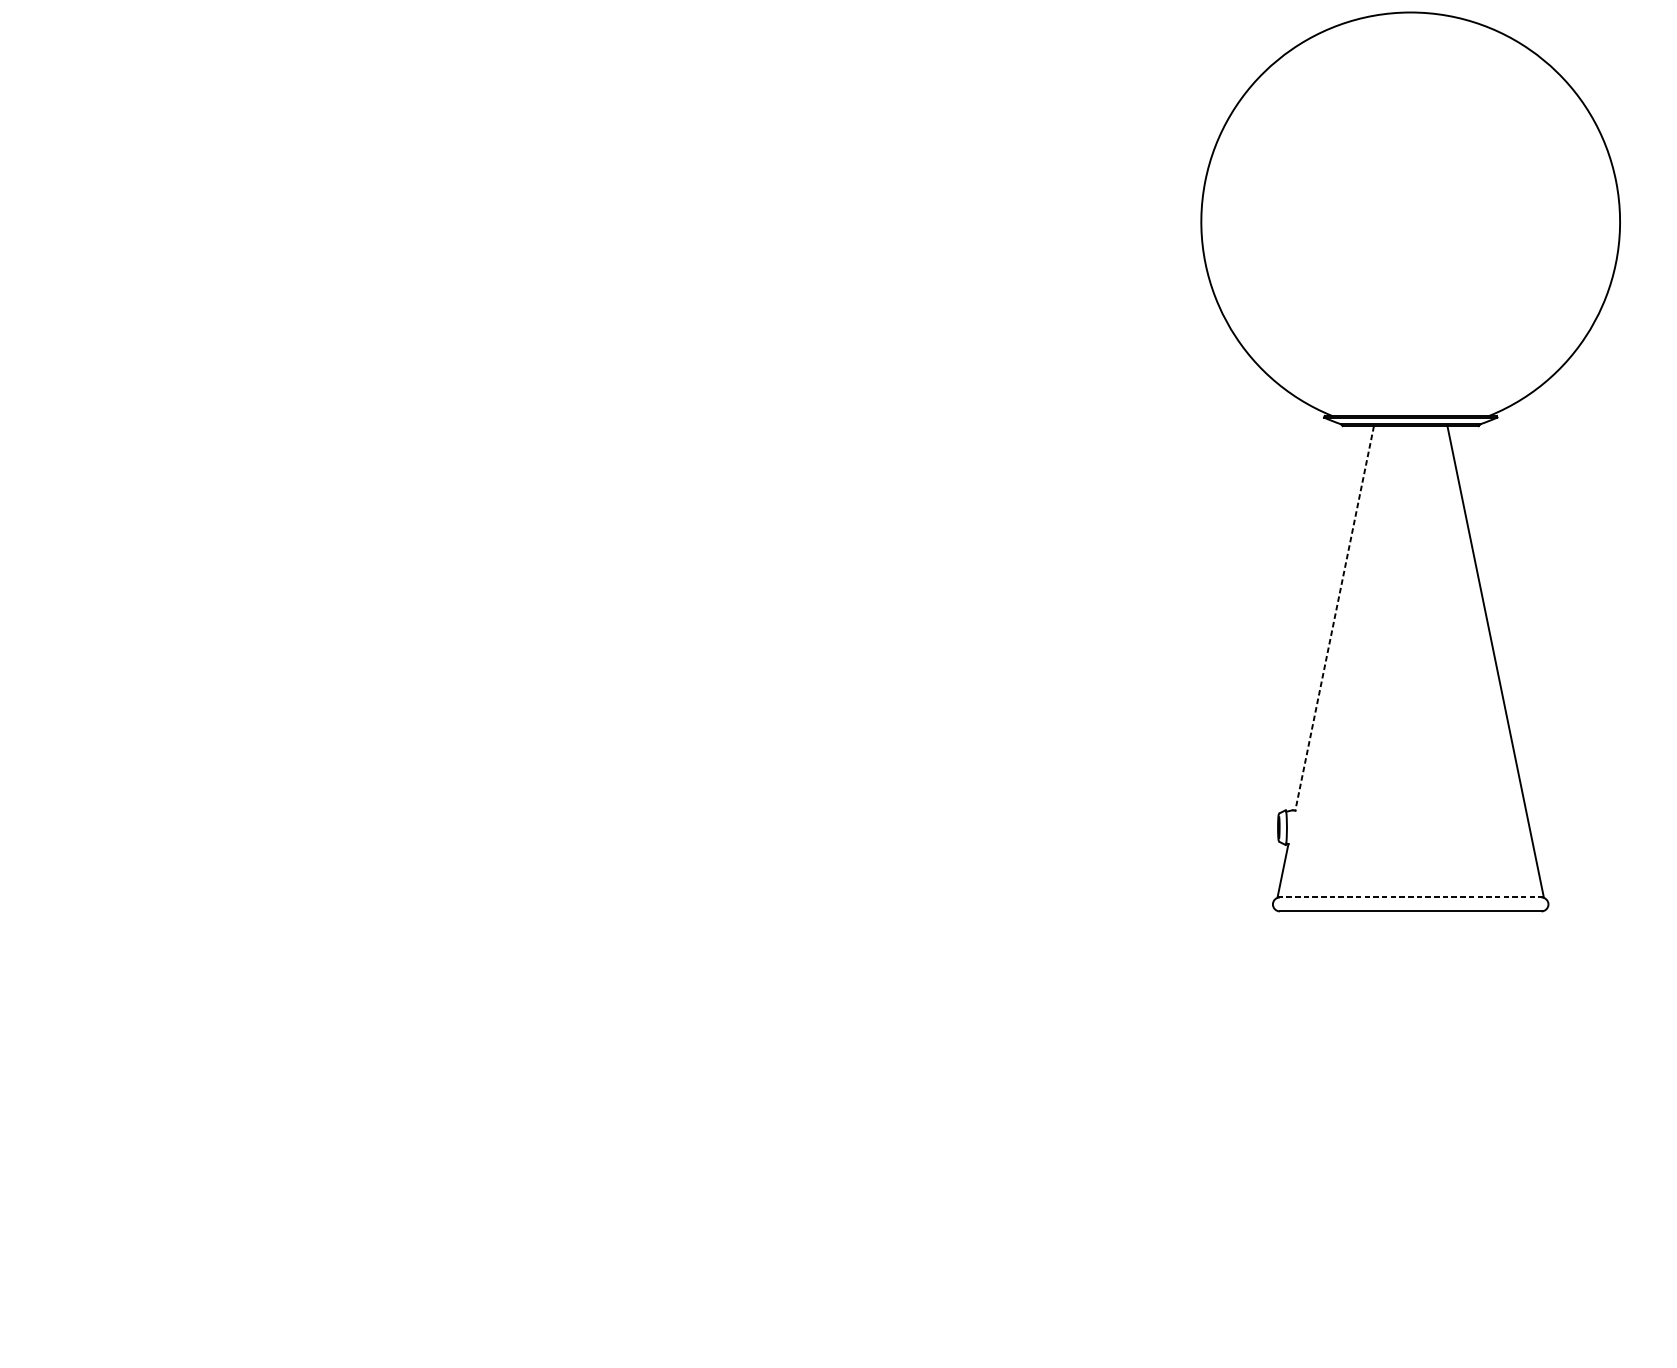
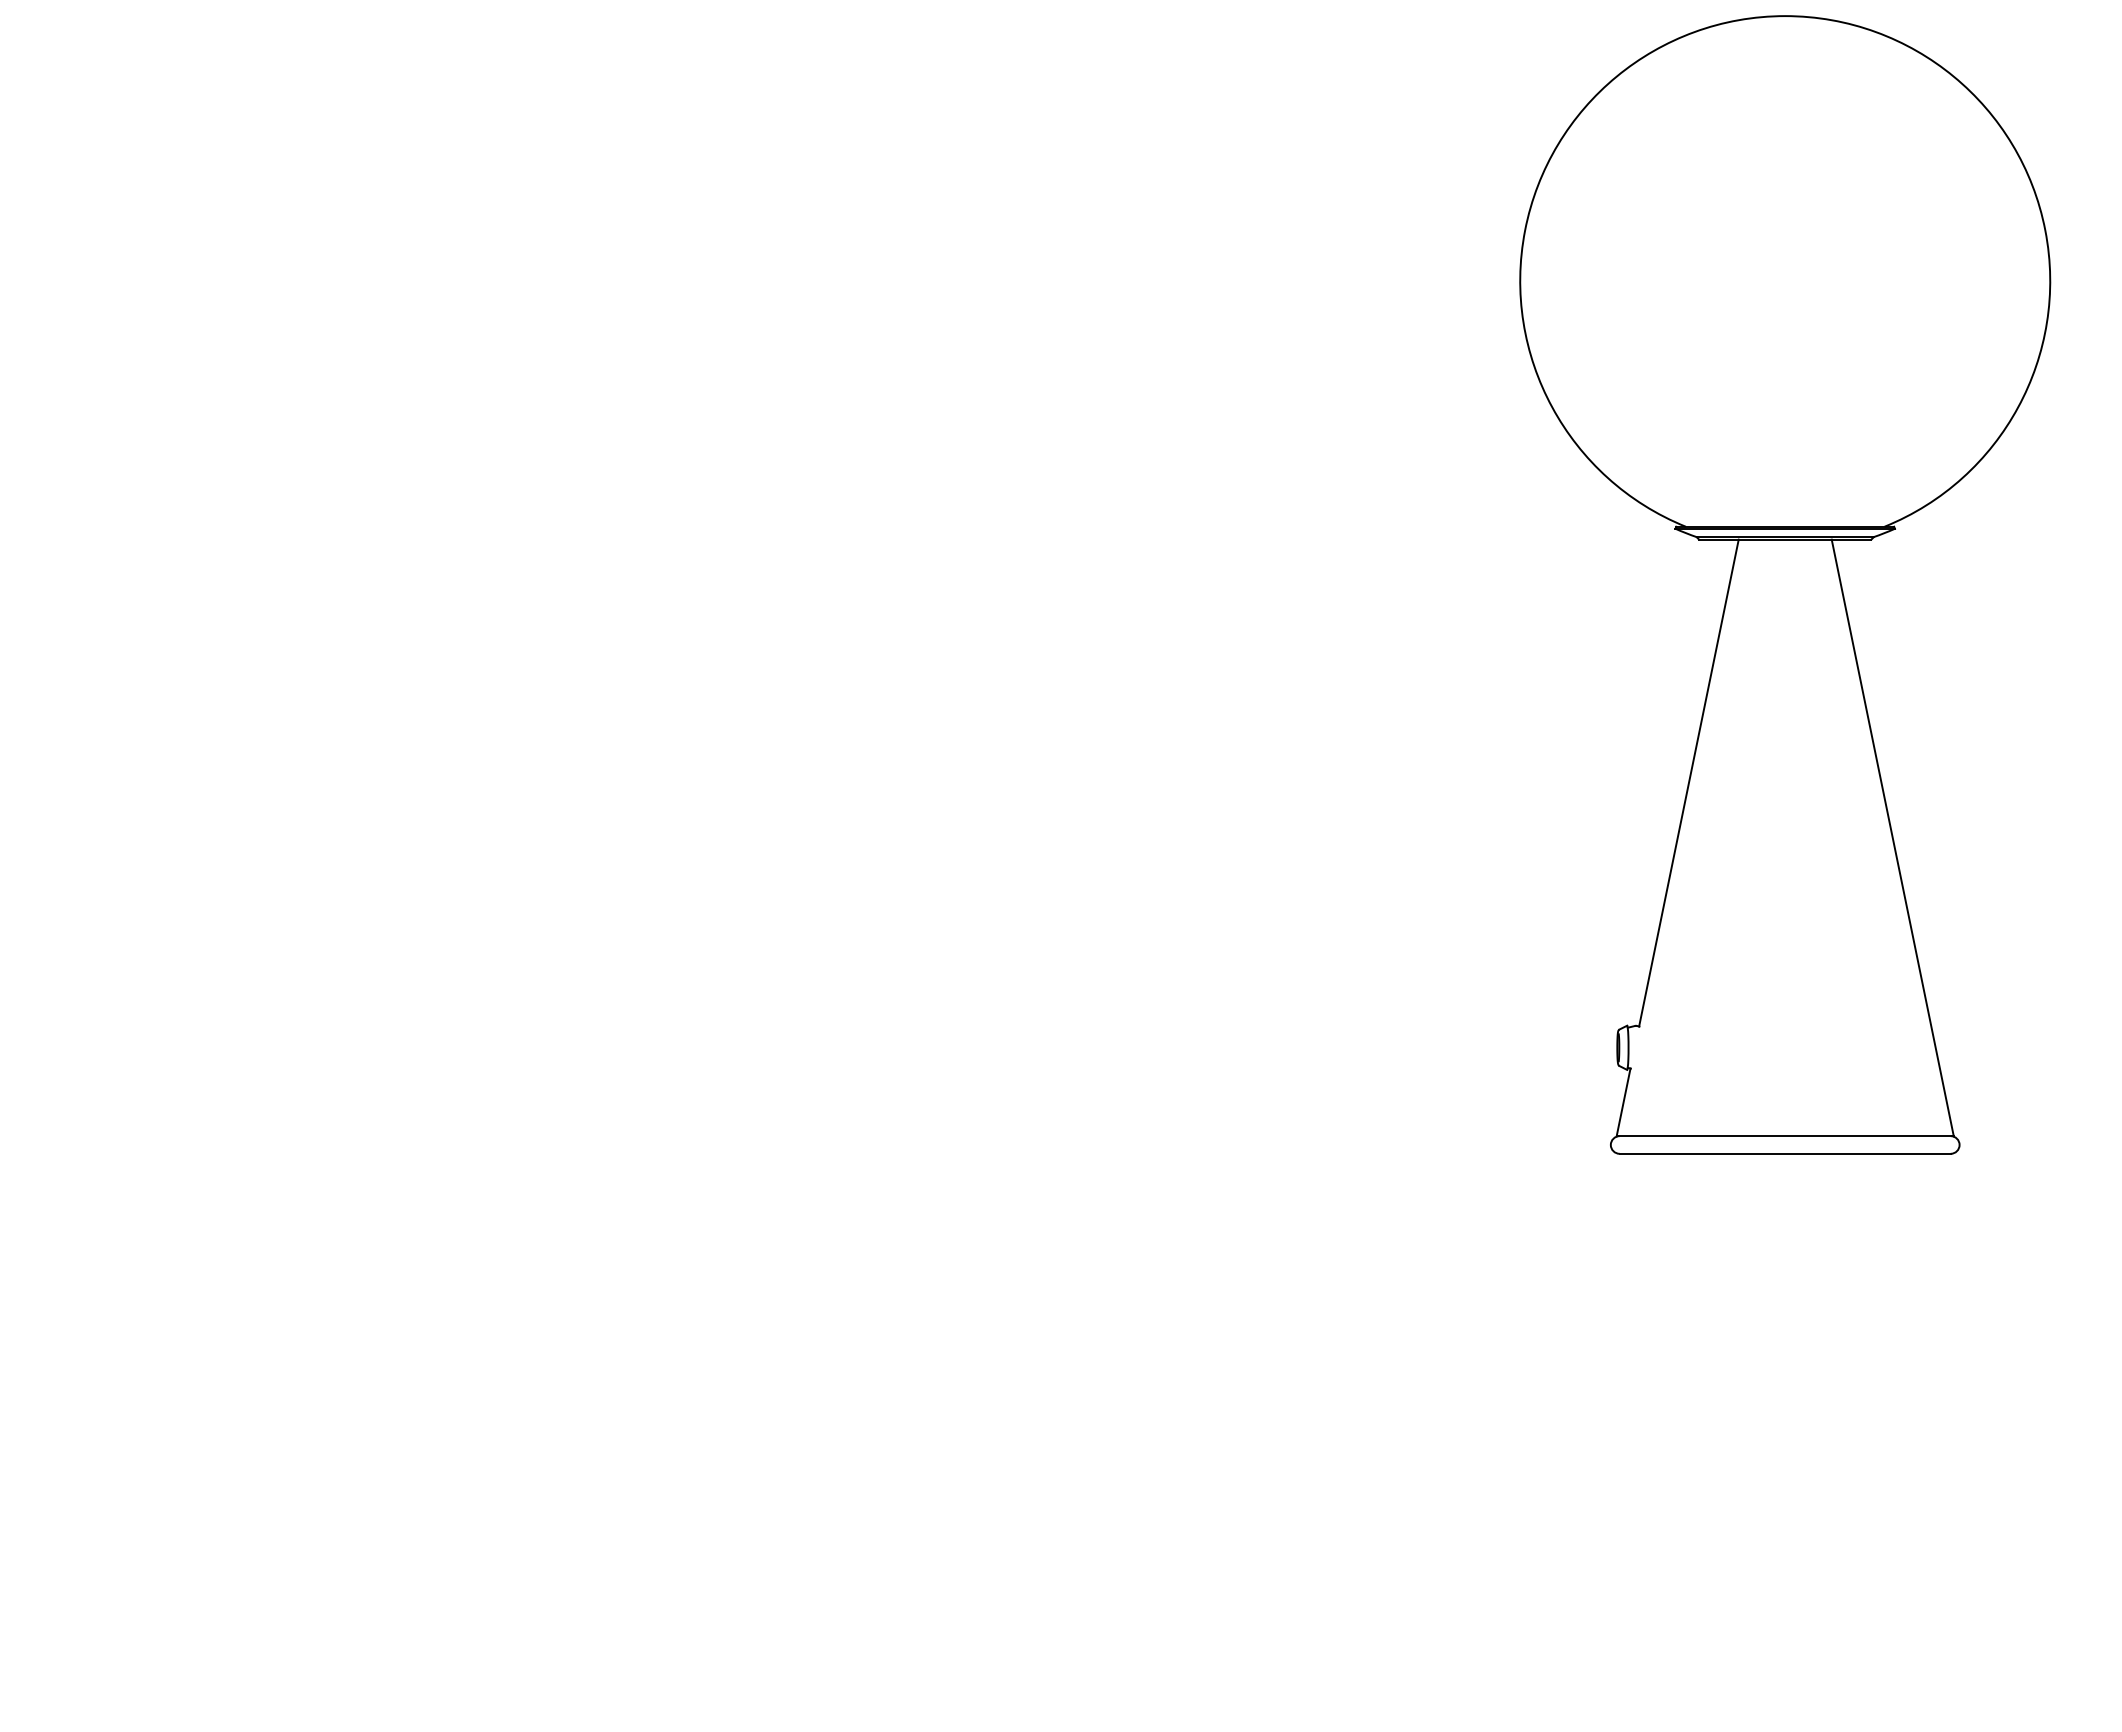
line: (1334, 618) -> (1688, 783), dashed -> solid
line: (1410, 897) -> (1785, 1136), dashed -> solid

